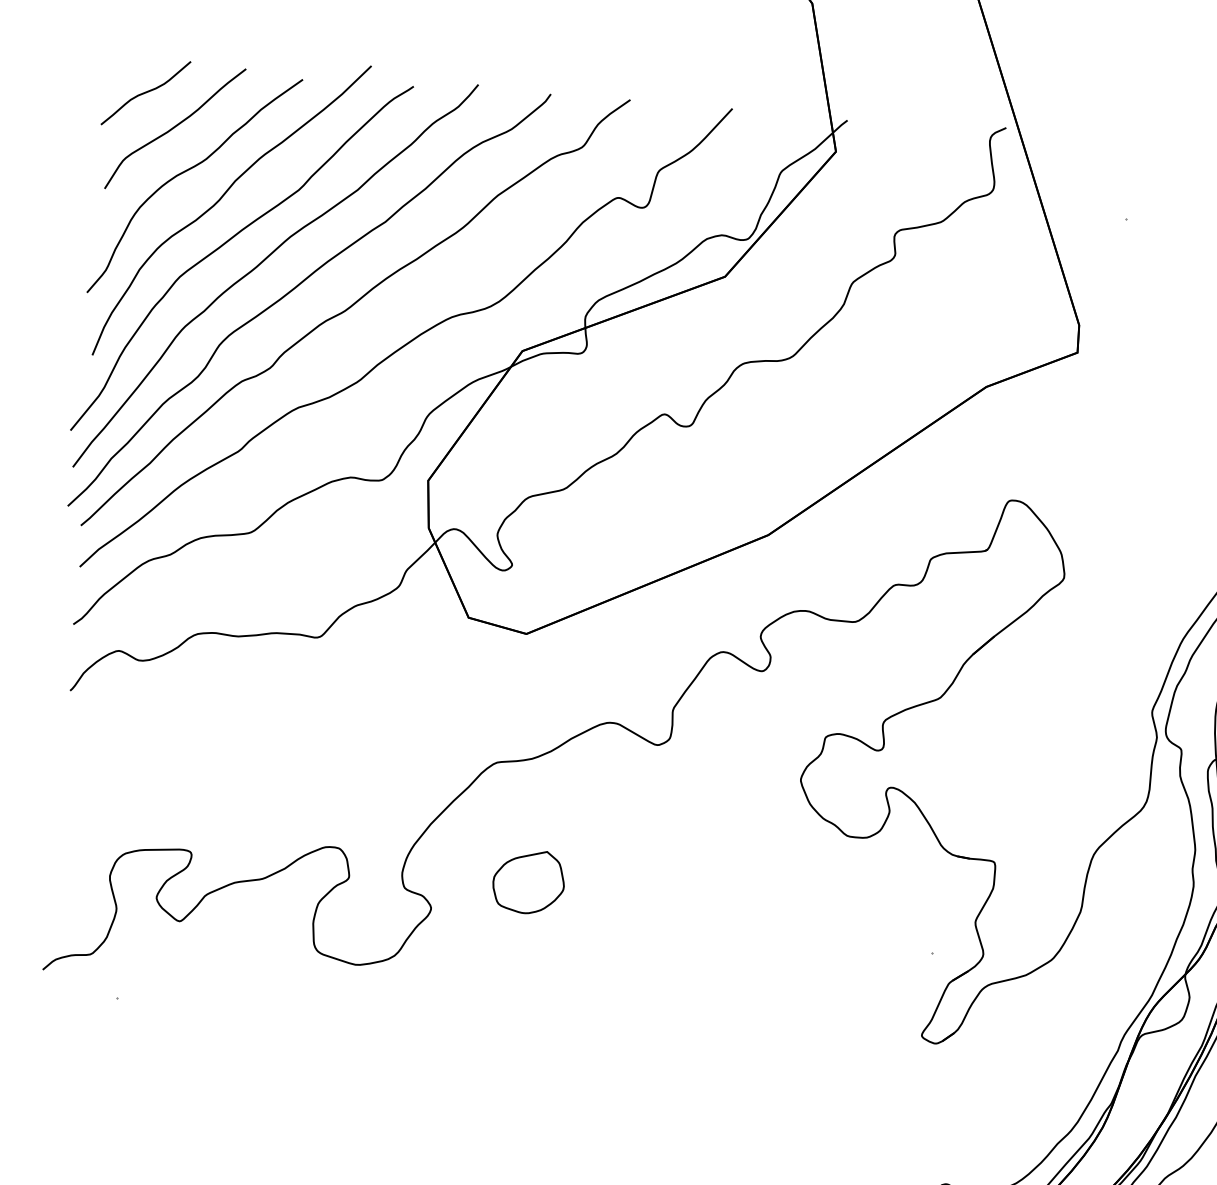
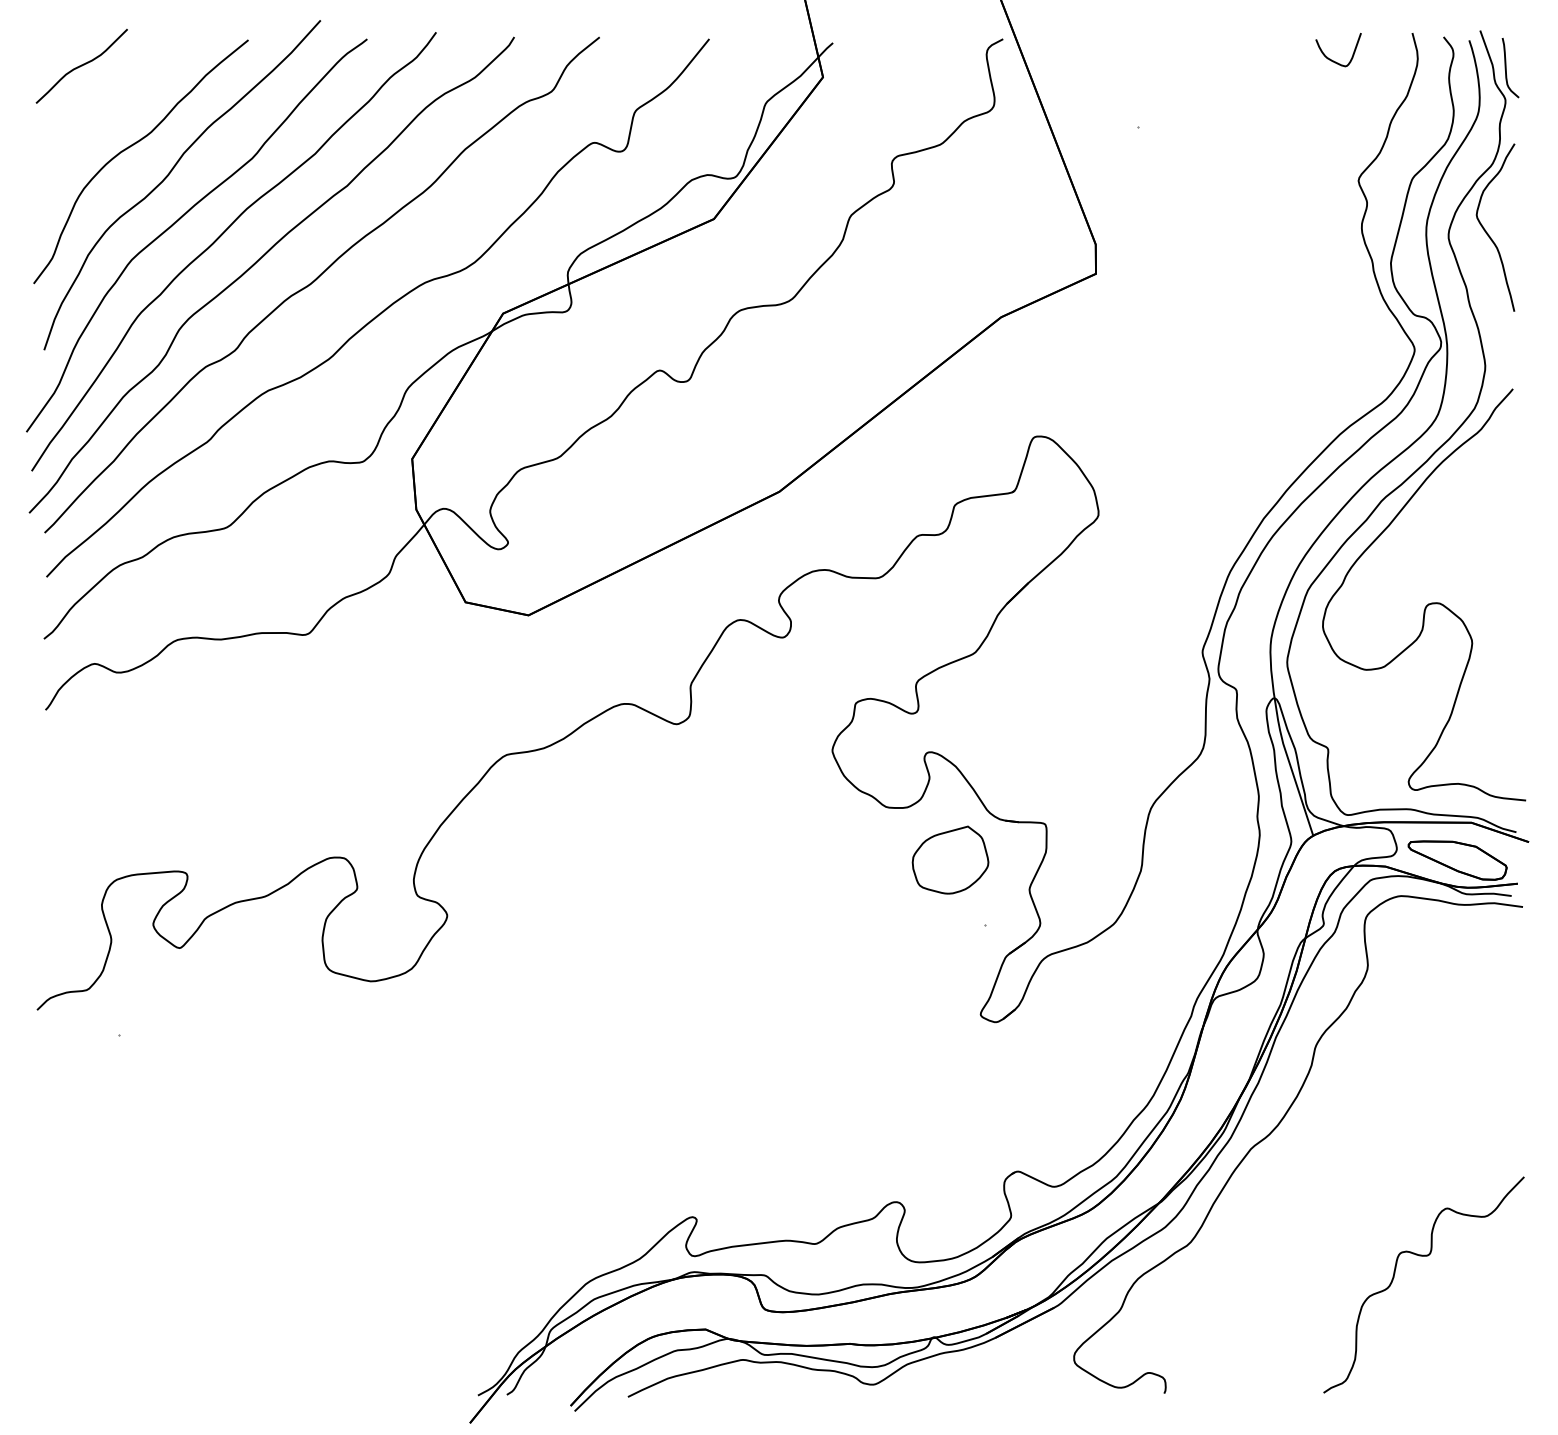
curve: (175, 128) -> (115, 101), removed
part: (528, 881) -> (950, 859), moved

